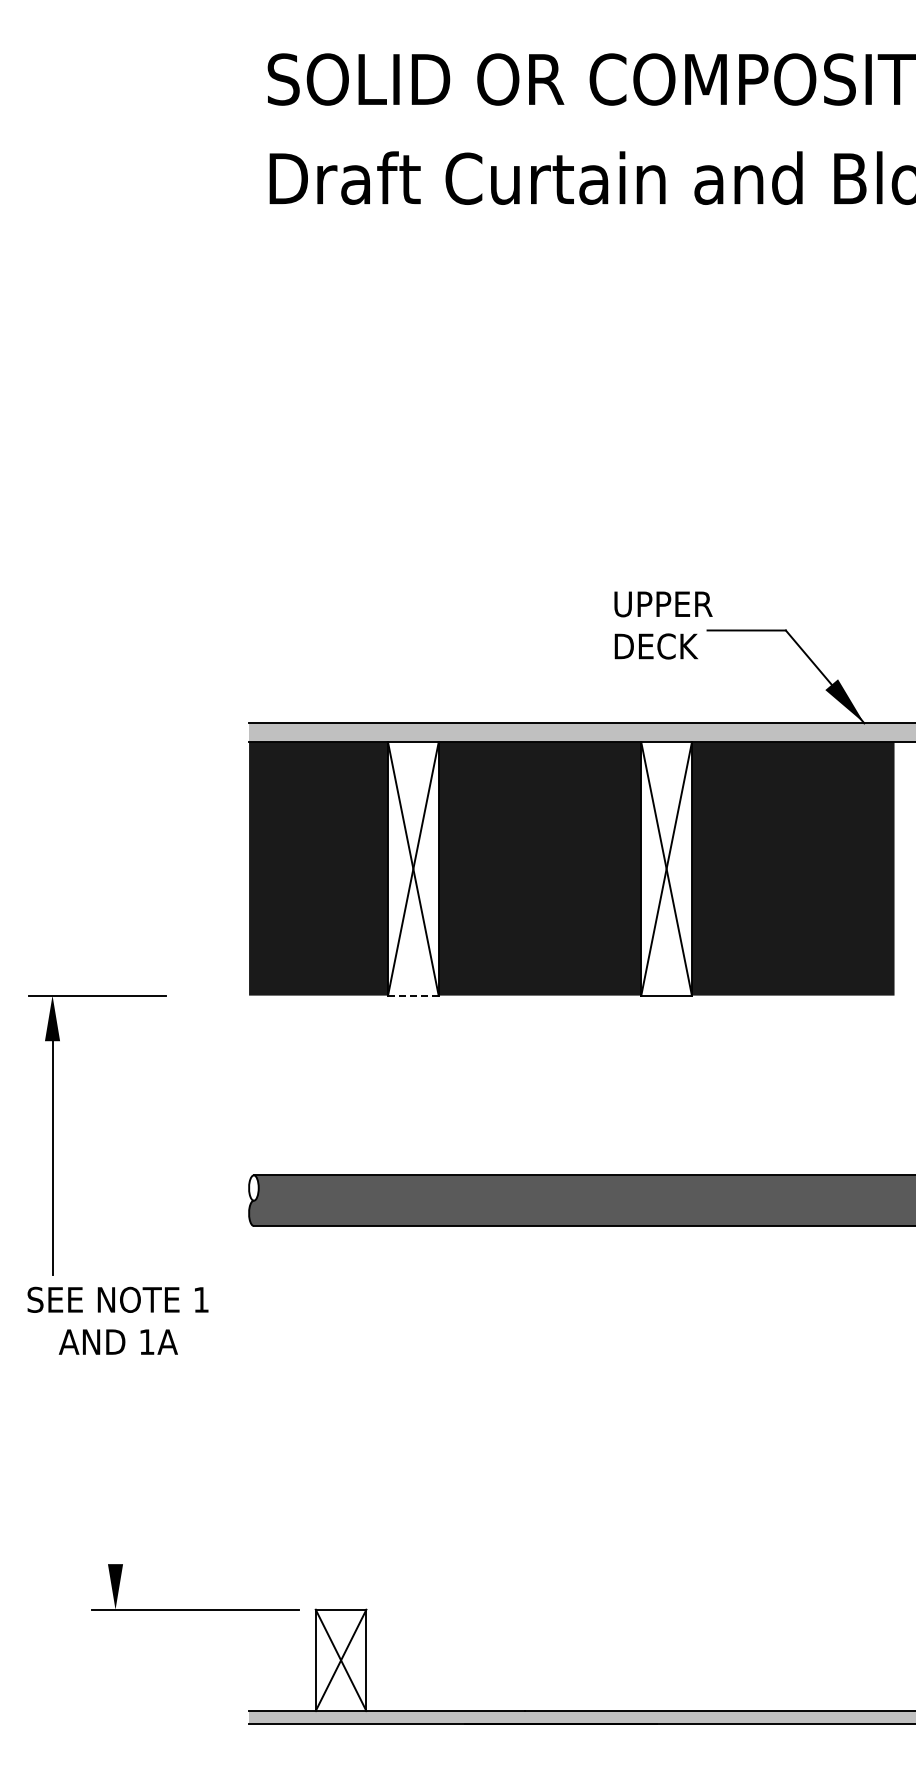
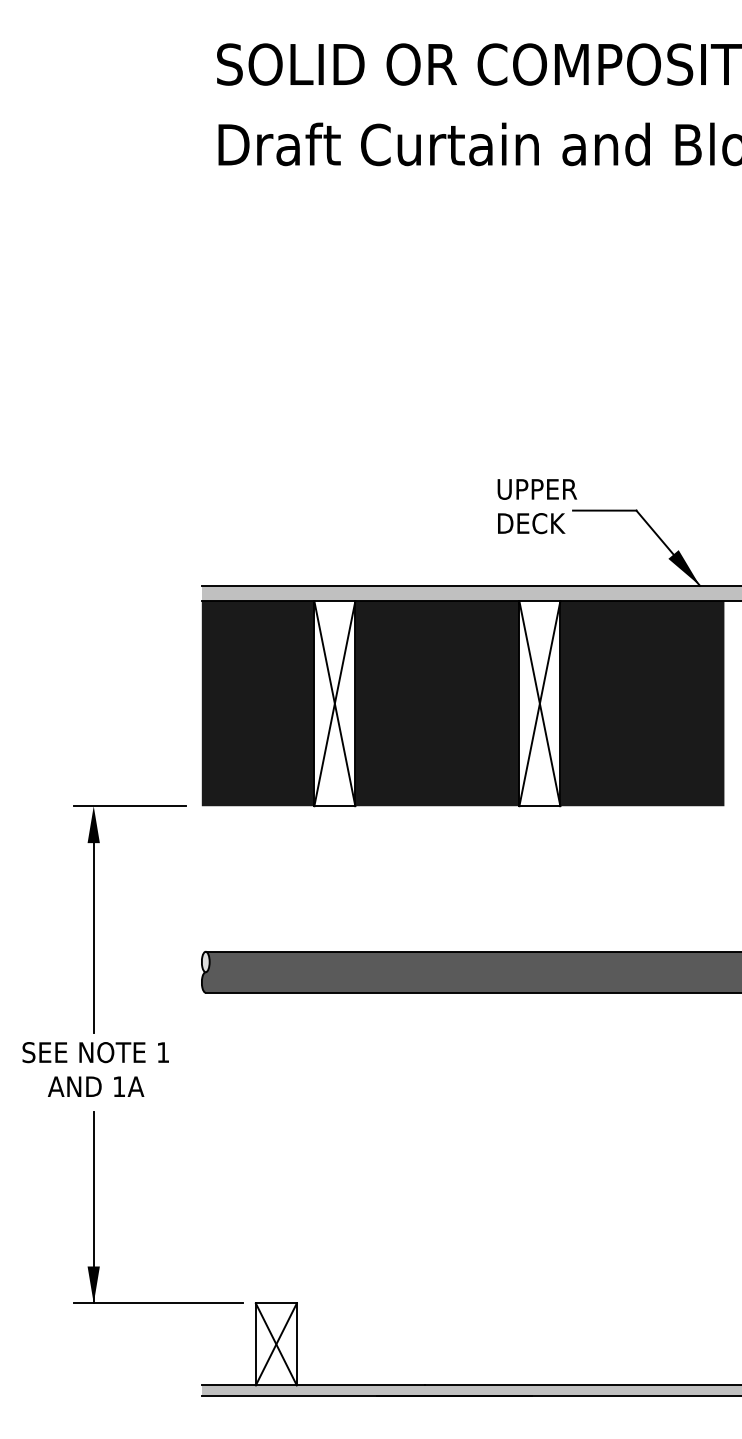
line: (413, 995) -> (334, 806), dashed -> solid
part: (53, 1135) -> (94, 919), moved
fill: (253, 1187) -> (205, 961), added
line: (115, 1491) -> (93, 1207), added

